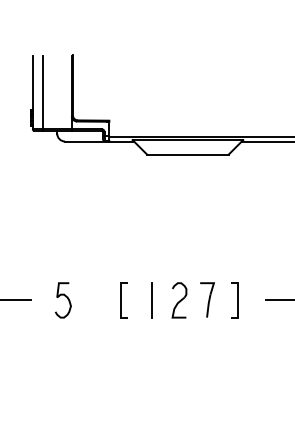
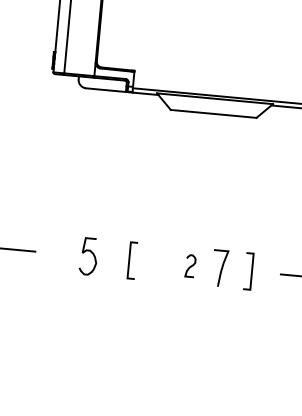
curve: (65, 297) -> (91, 253), moved
line: (151, 300) -> (161, 263), removed
part: (179, 300) -> (190, 266), size x0.6

